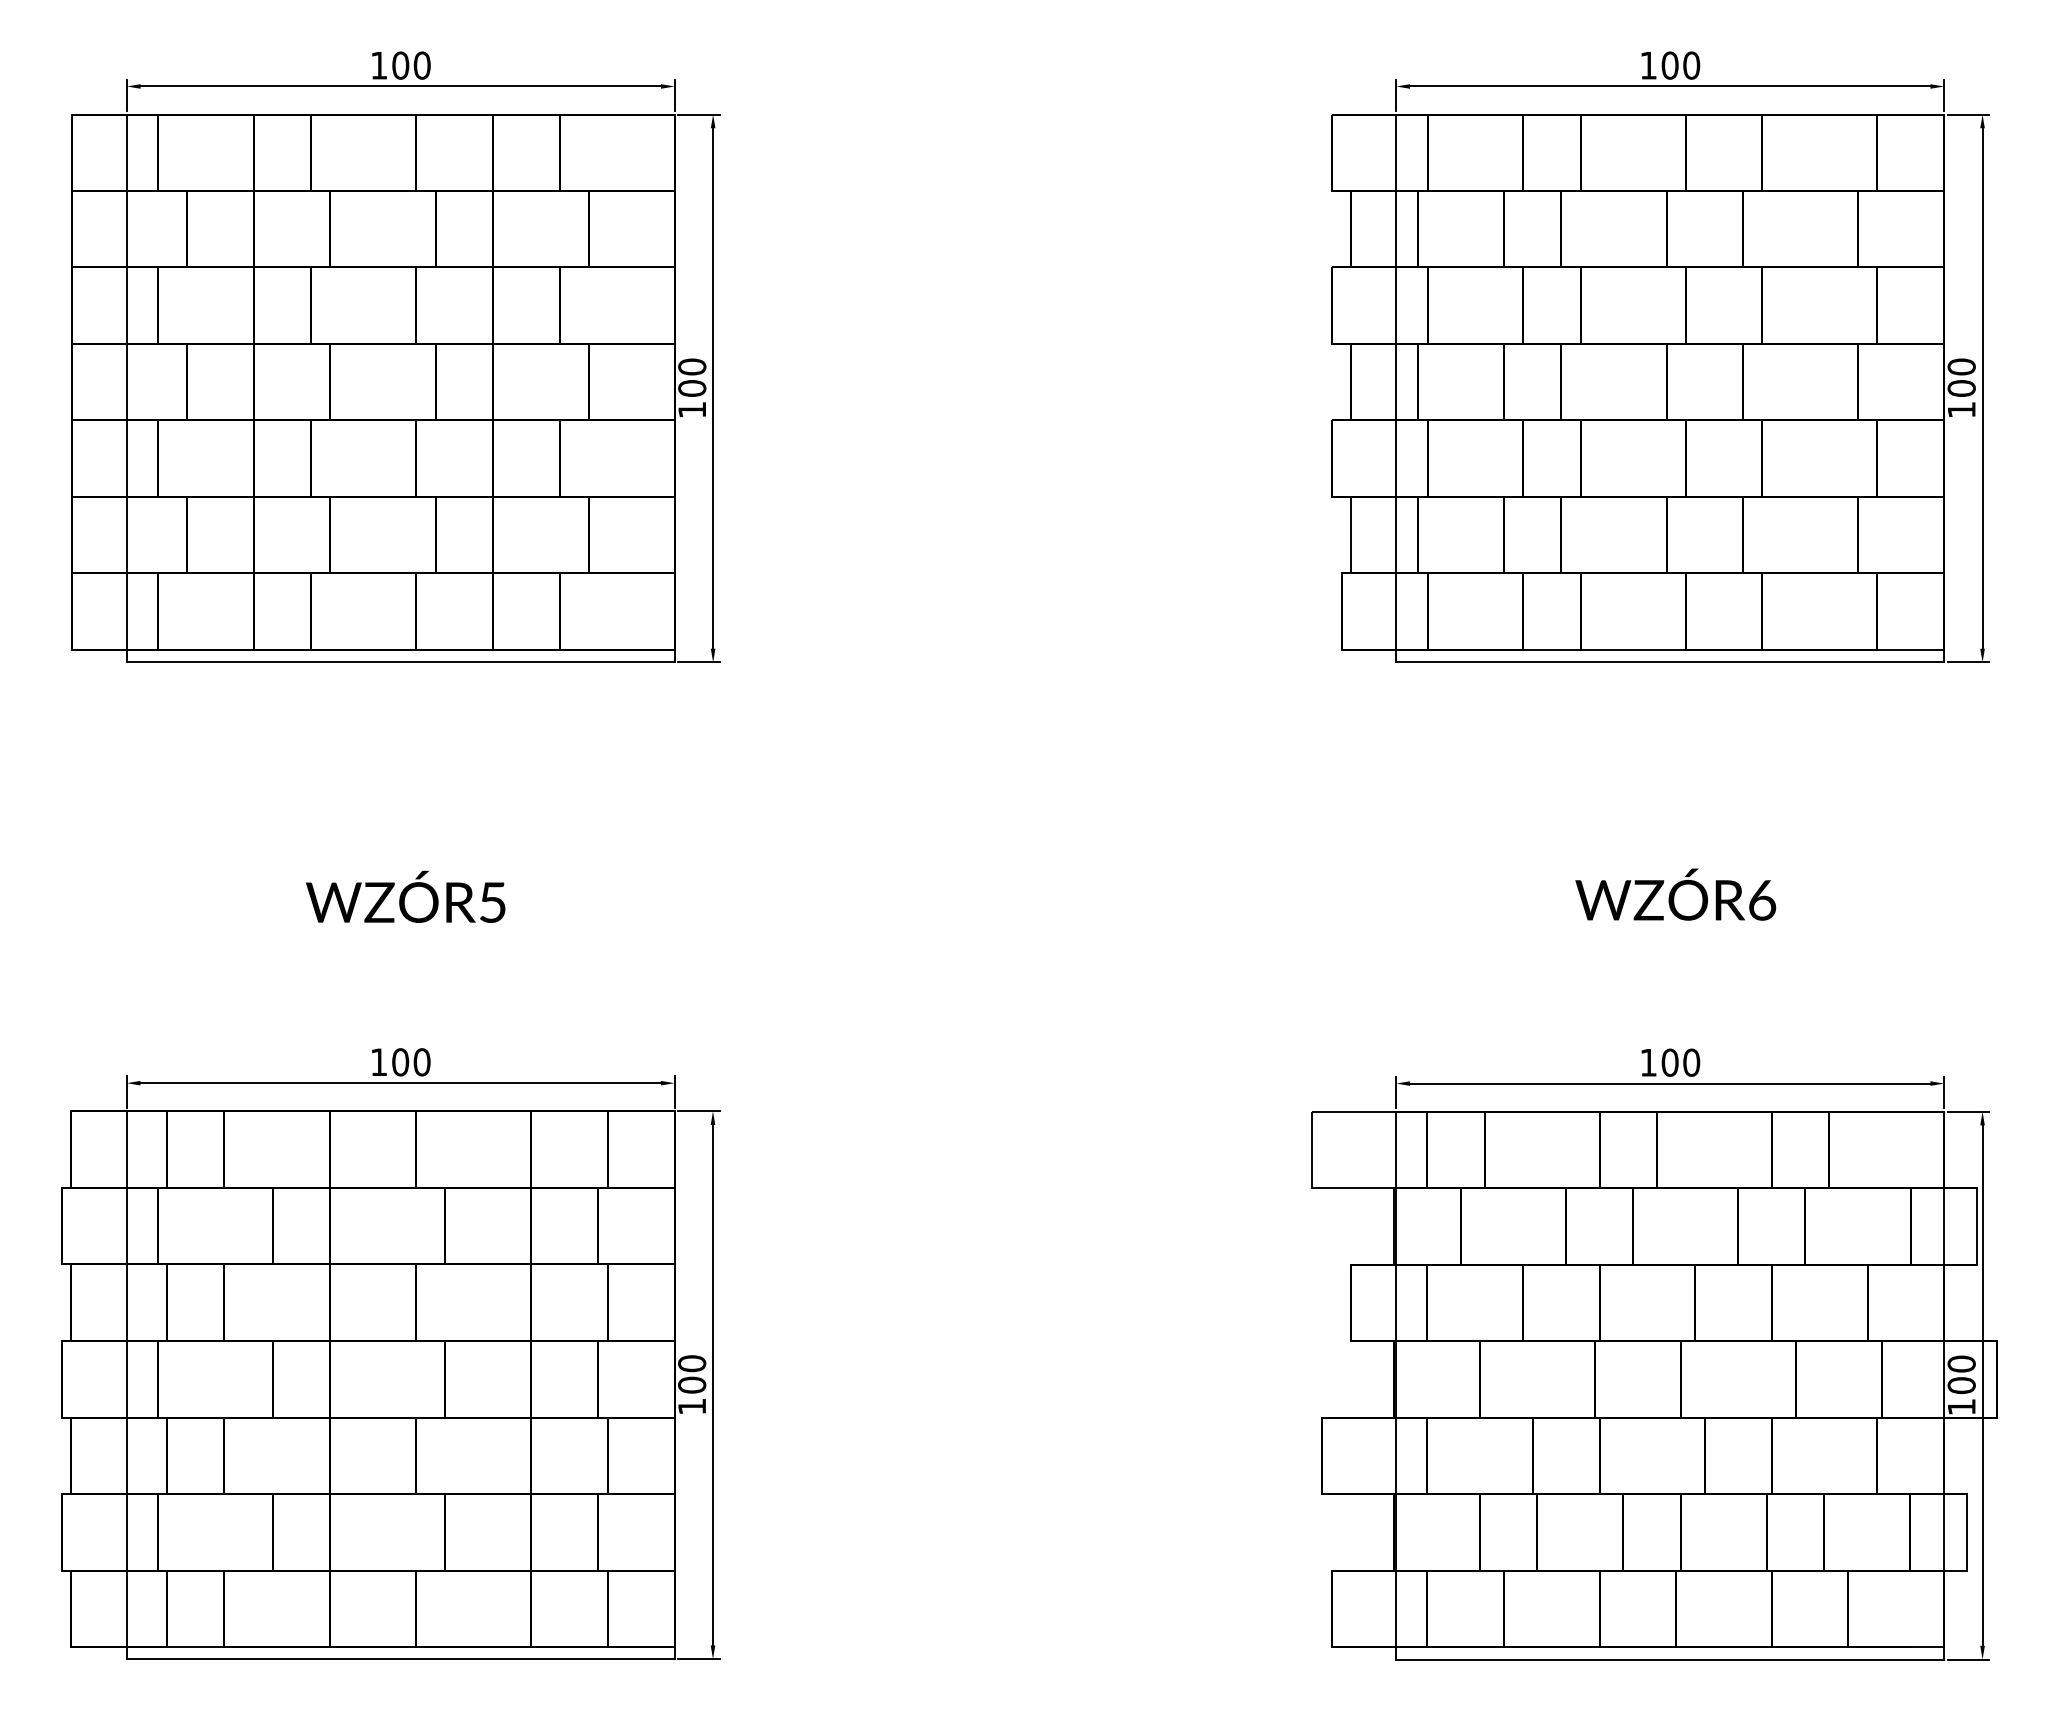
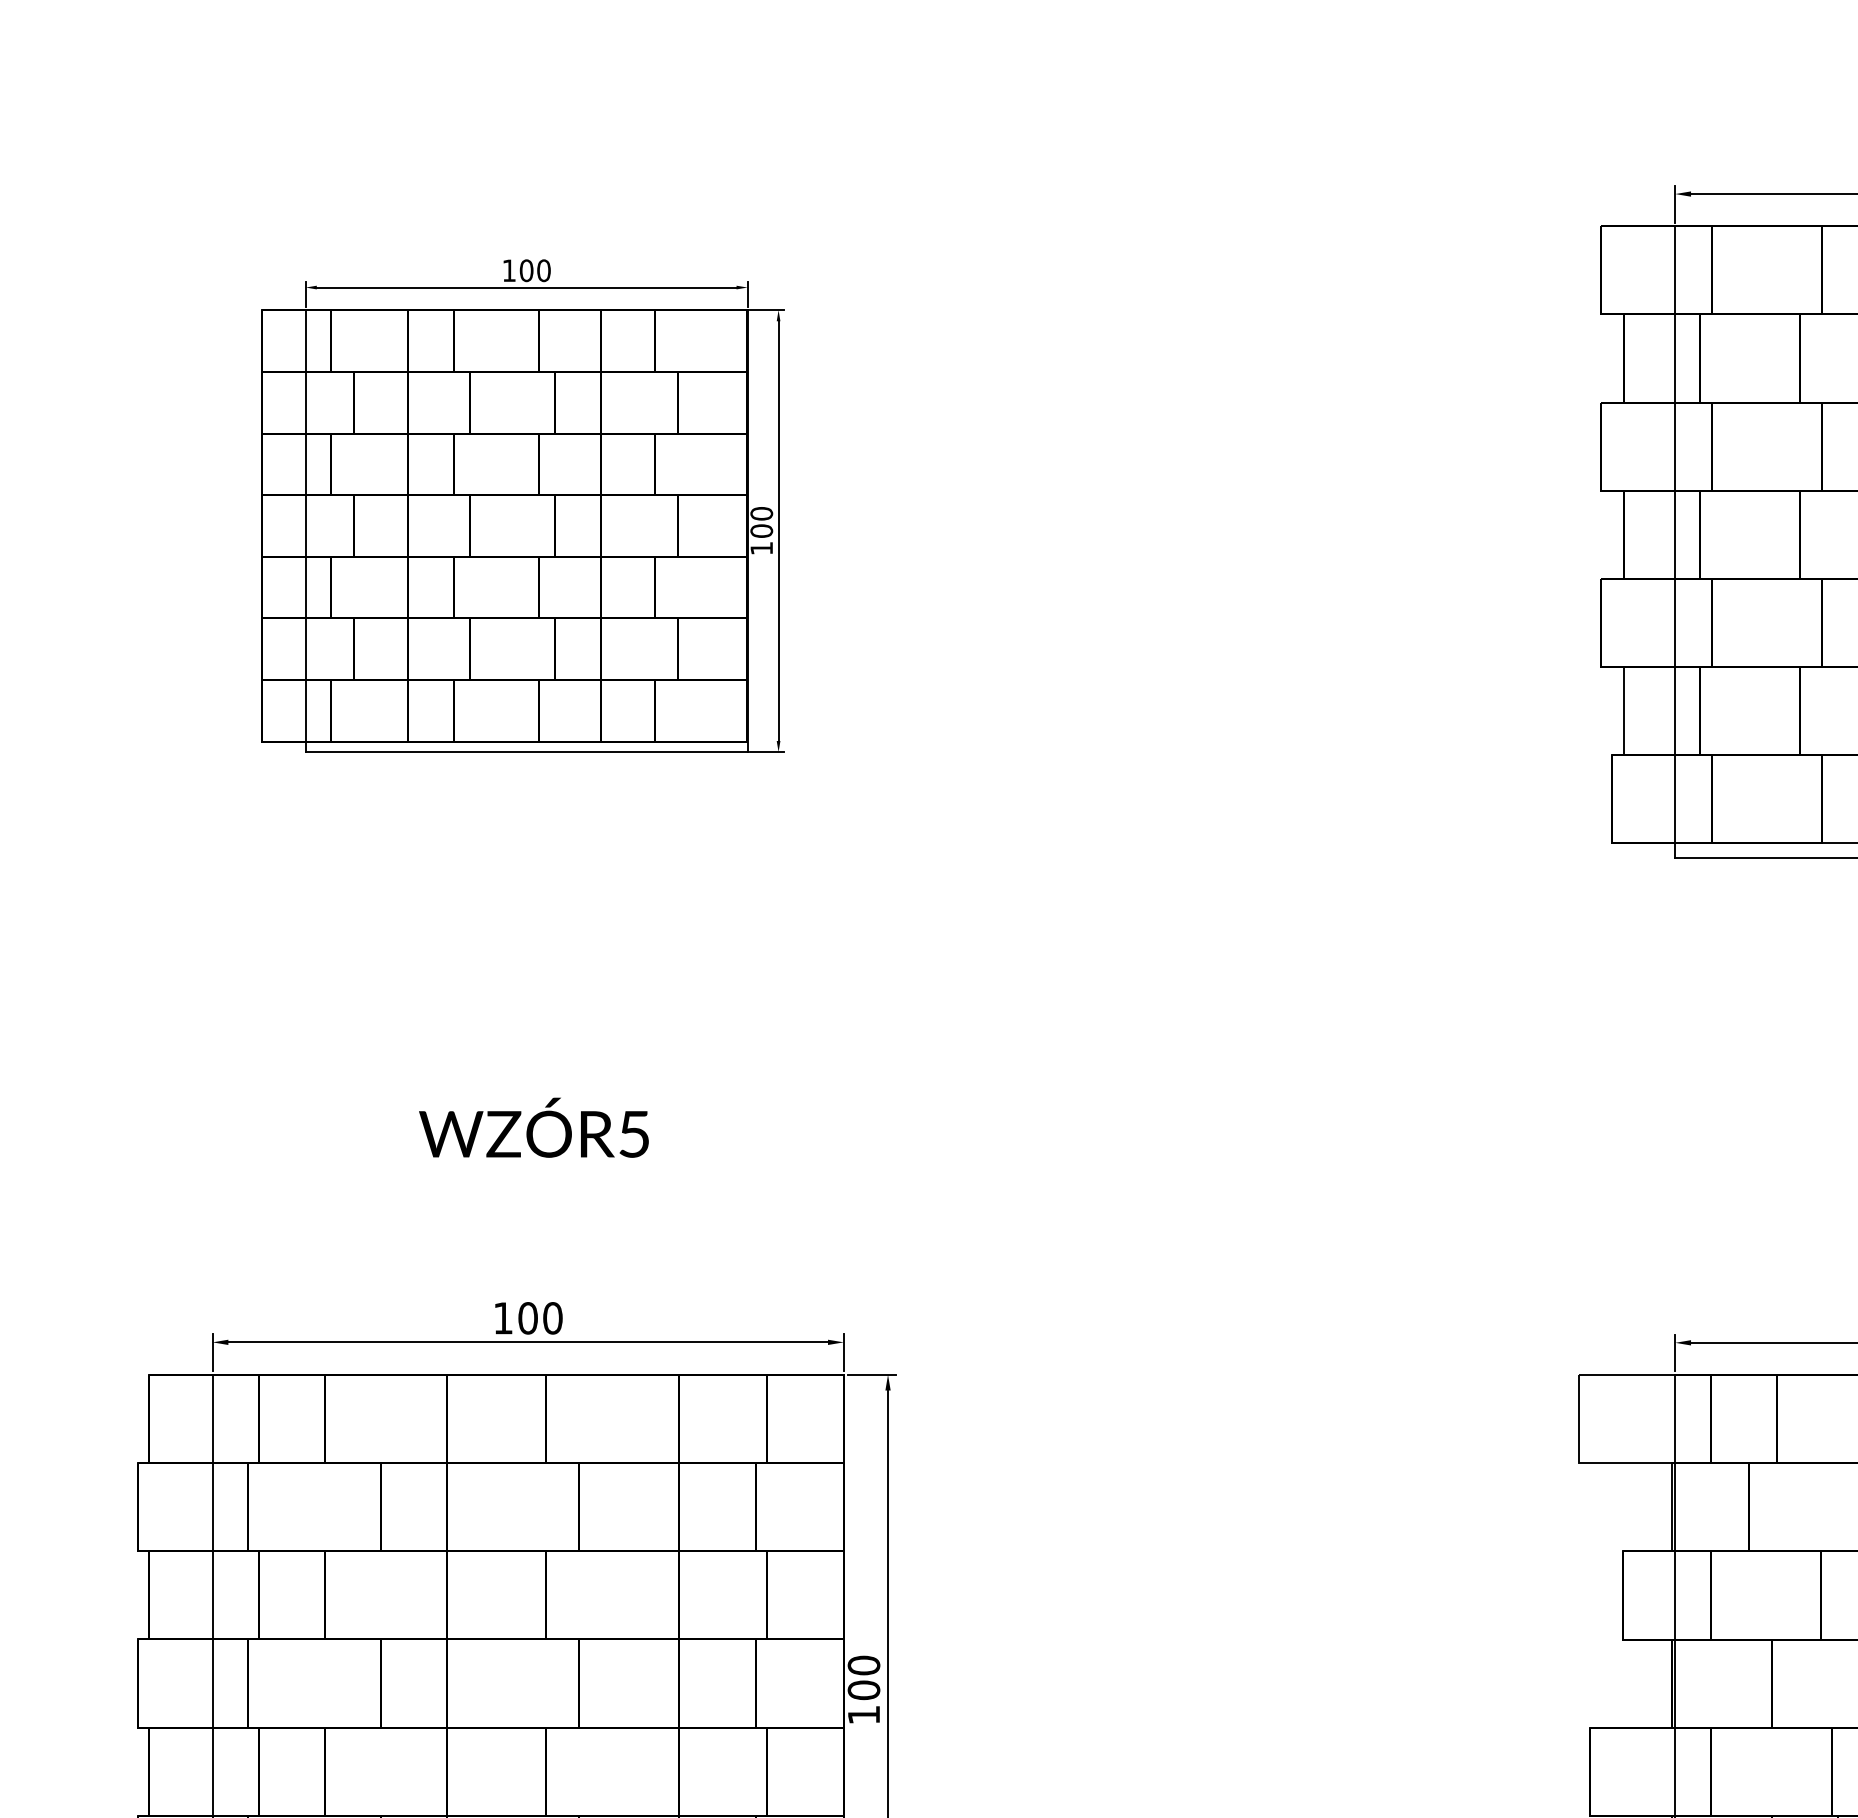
part: (395, 356) -> (522, 505), size x0.7

